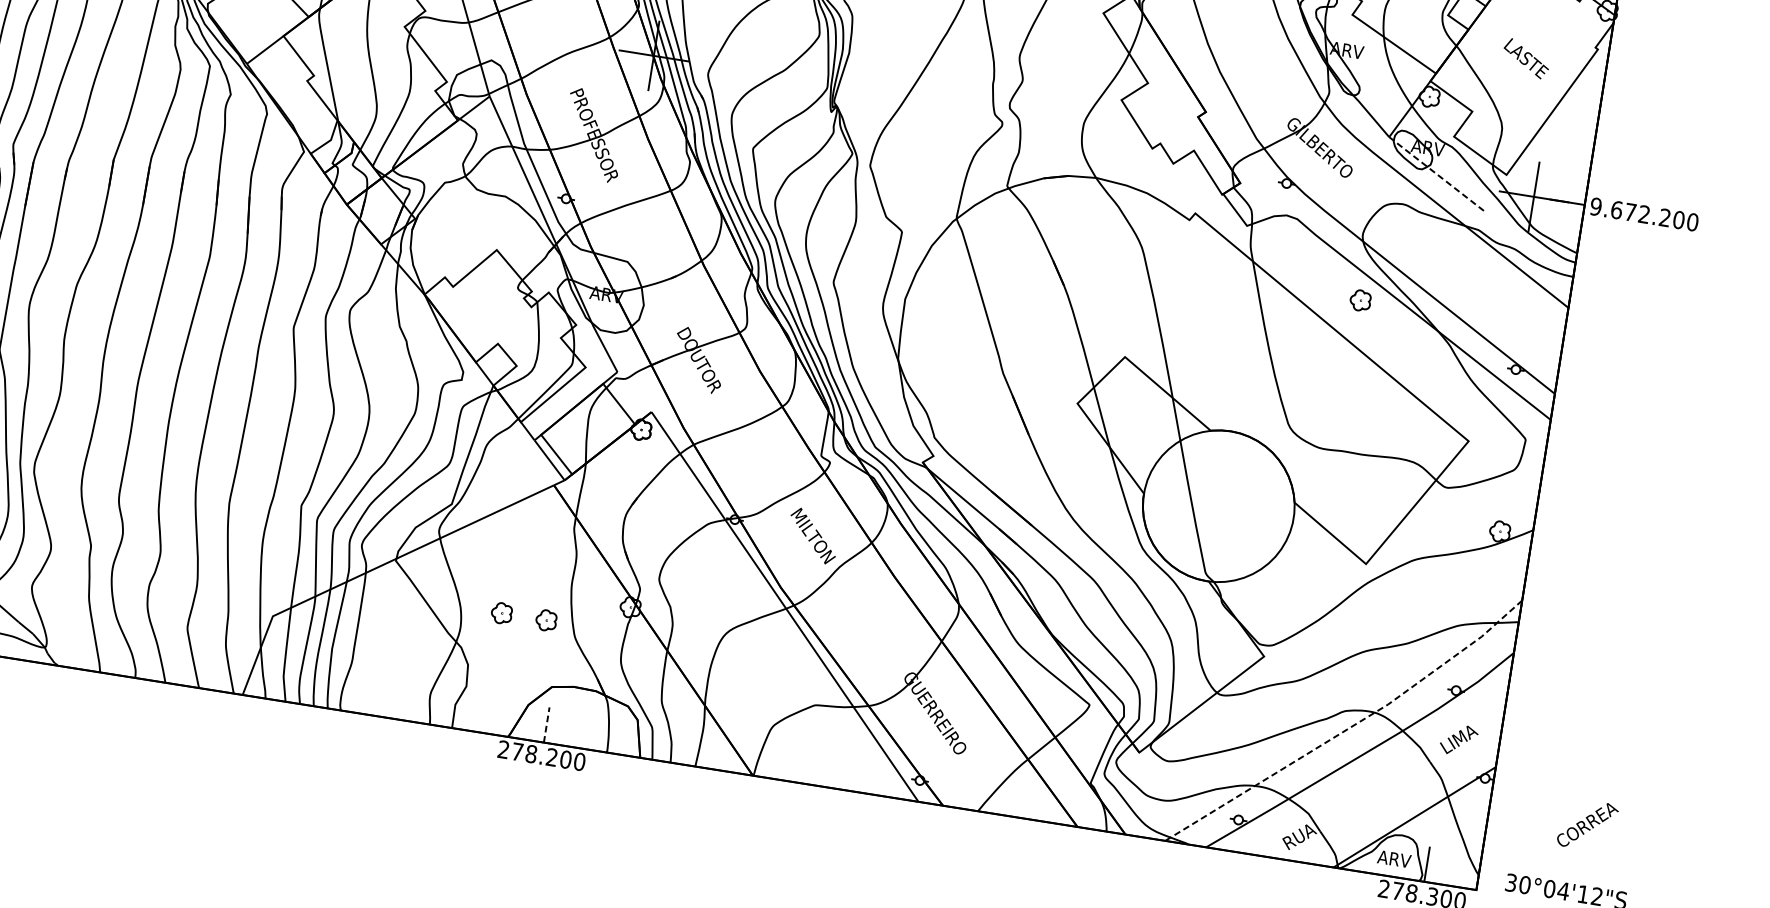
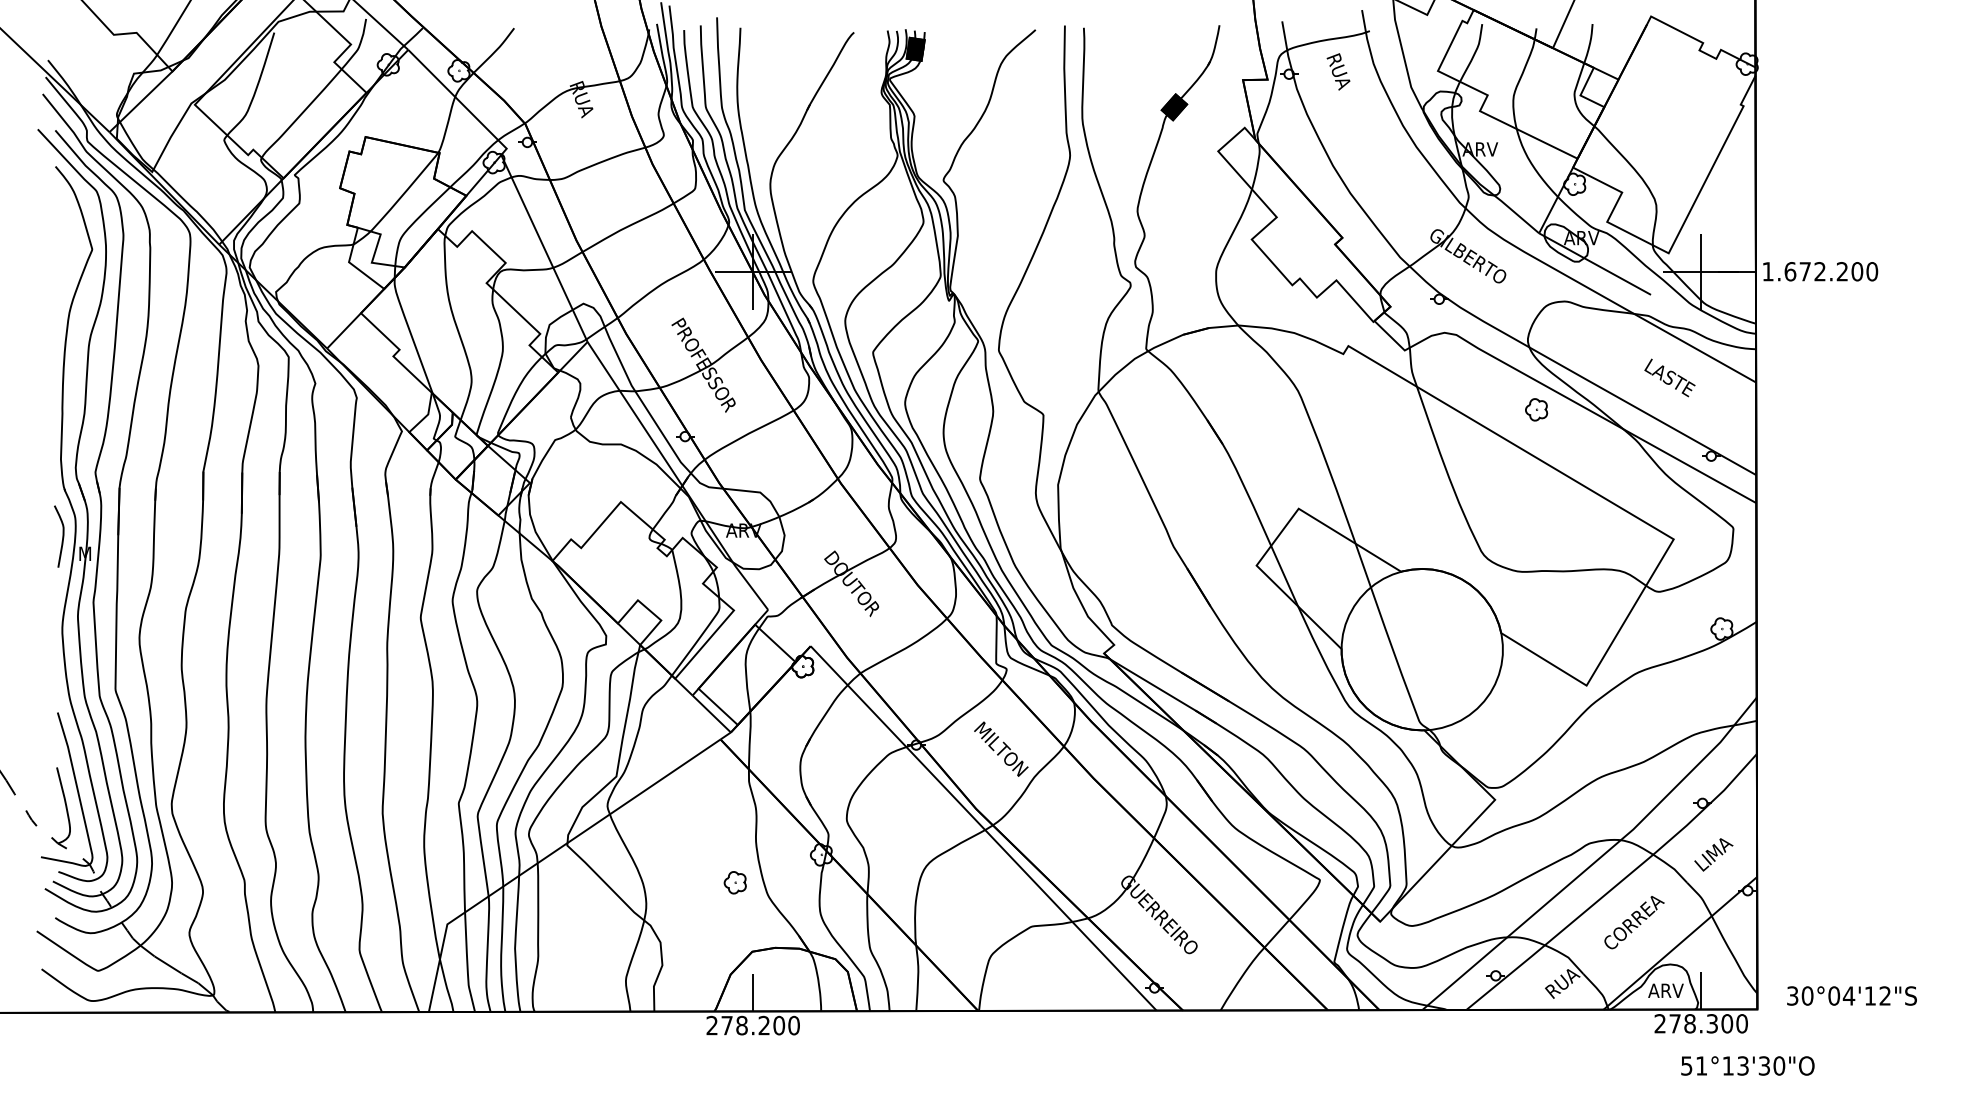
text: (1525, 58) -> (1669, 377), moved
line: (1436, 174) -> (1595, 264), dashed -> solid
text: (1595, 206) -> (1767, 271), 9.672.200 -> 1.672.200
part: (501, 613) -> (686, 882), removed
line: (546, 725) -> (753, 992), dashed -> solid
line: (1350, 727) -> (1597, 859), dashed -> solid
text: (1587, 825) -> (1634, 922), moved

